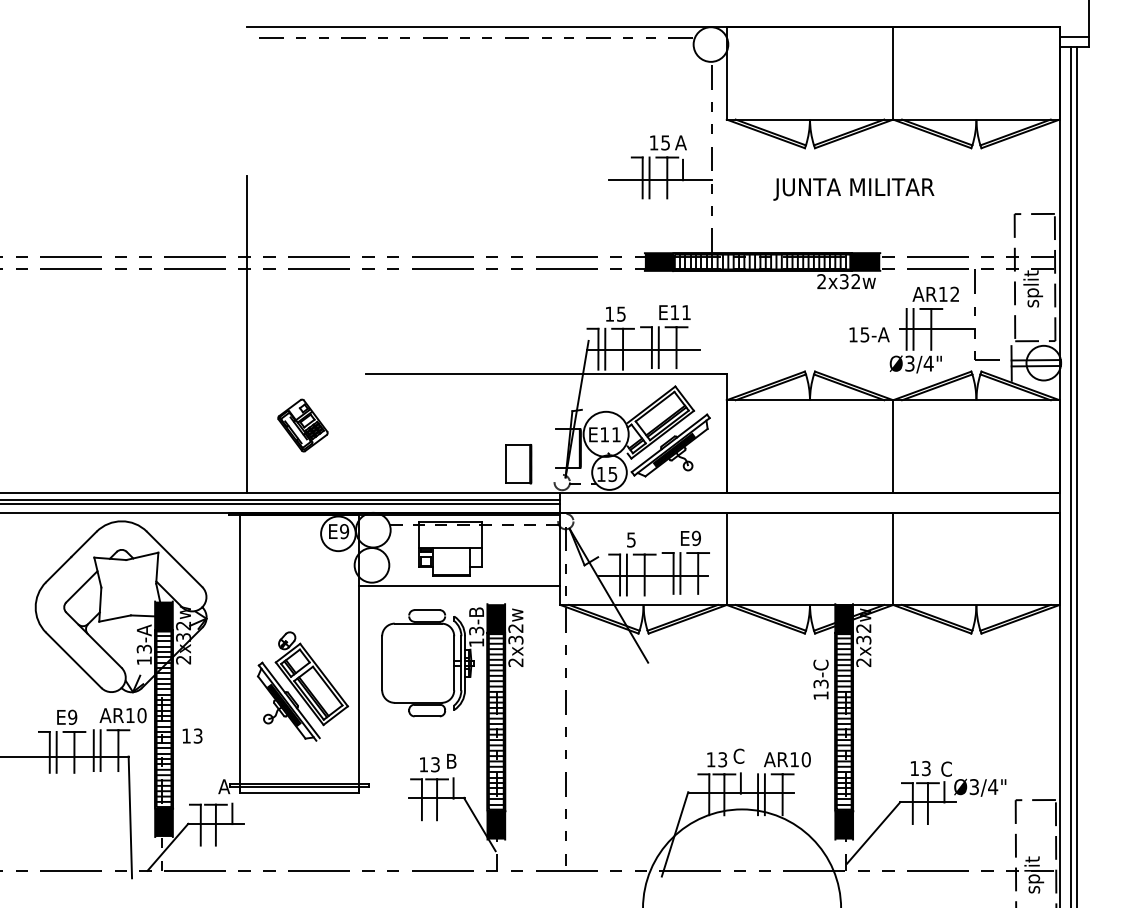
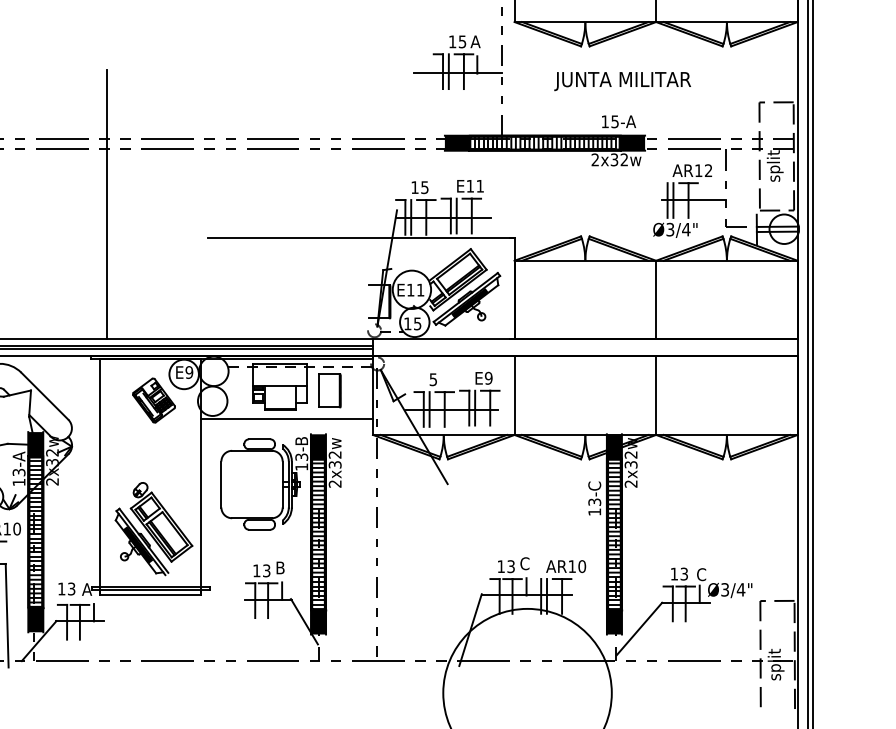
text: (869, 334) -> (618, 121), moved
part: (302, 425) -> (153, 400), moved
part: (518, 464) -> (329, 391), moved
part: (303, 686) -> (154, 528), moved
text: (192, 735) -> (66, 588), moved

